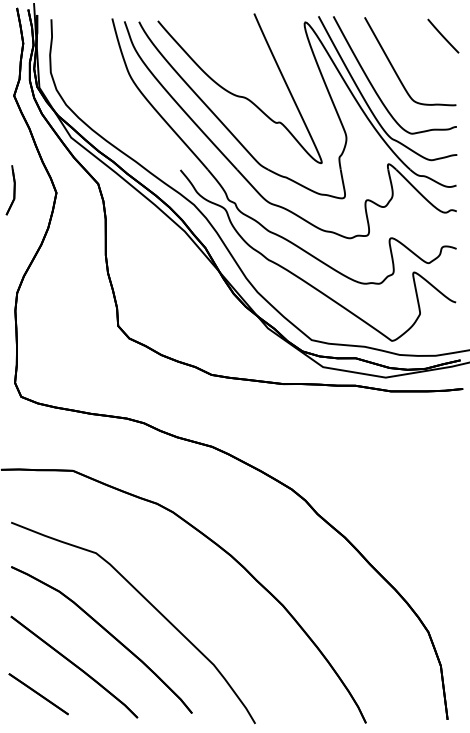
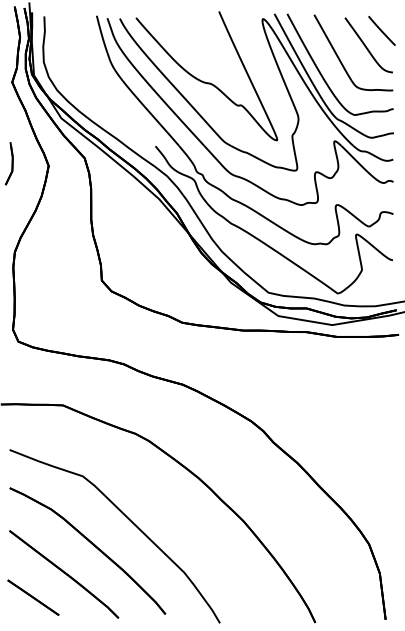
curve: (425, 54) -> (366, 46), added

